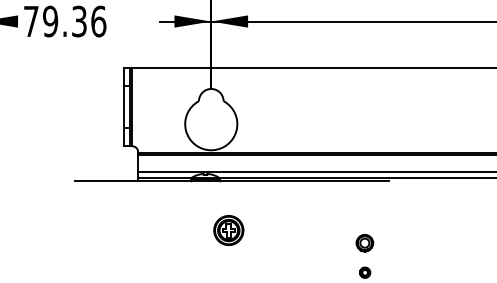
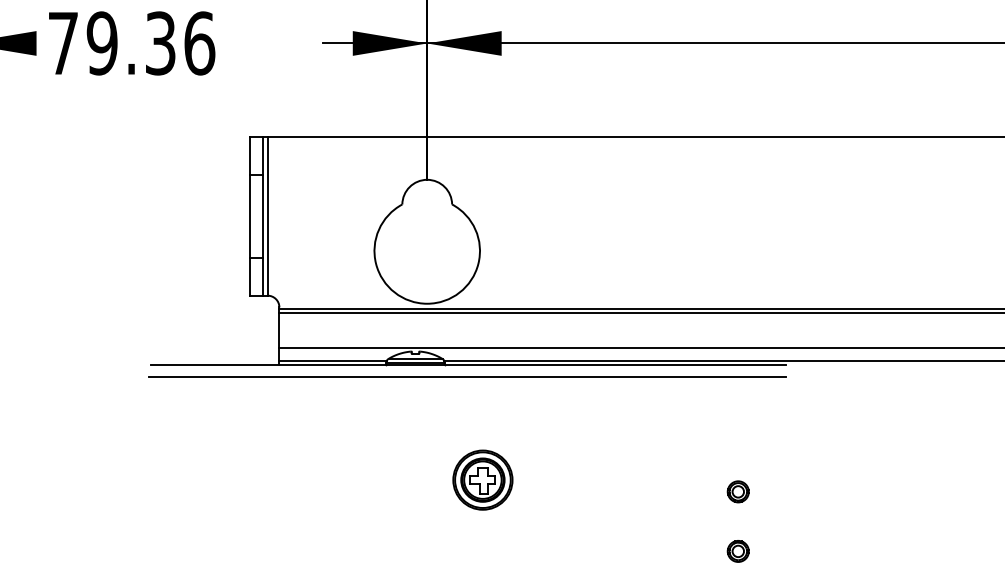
line: (230, 186) -> (466, 376), added
part: (228, 230) -> (482, 480), moved
part: (365, 243) -> (739, 492), size x0.62

